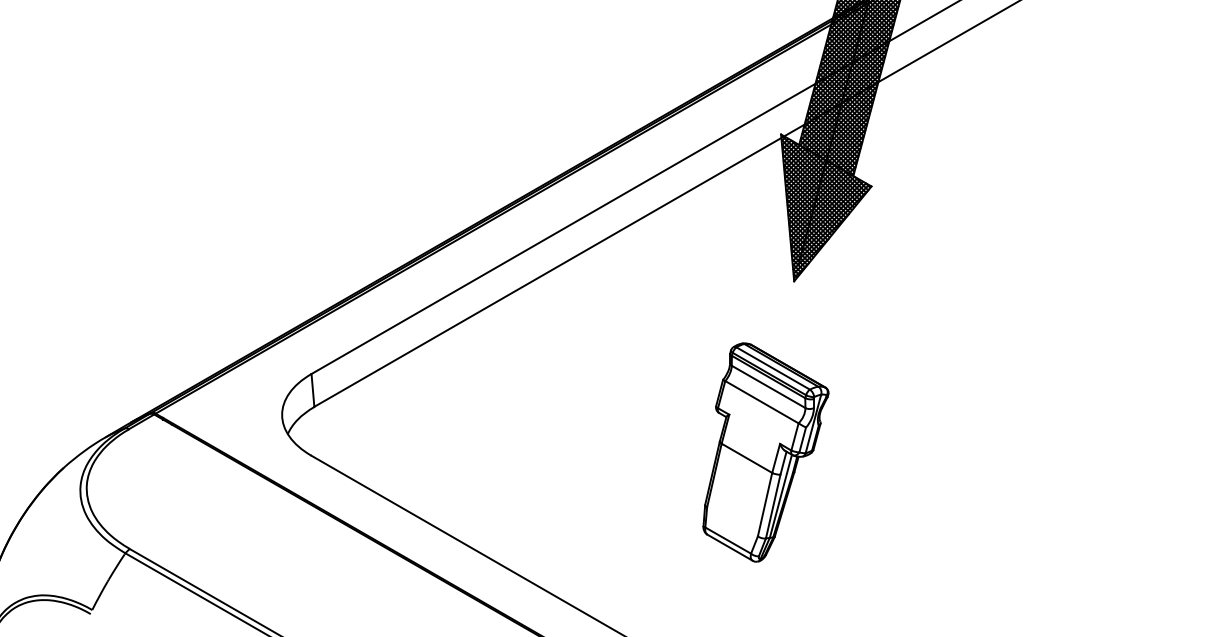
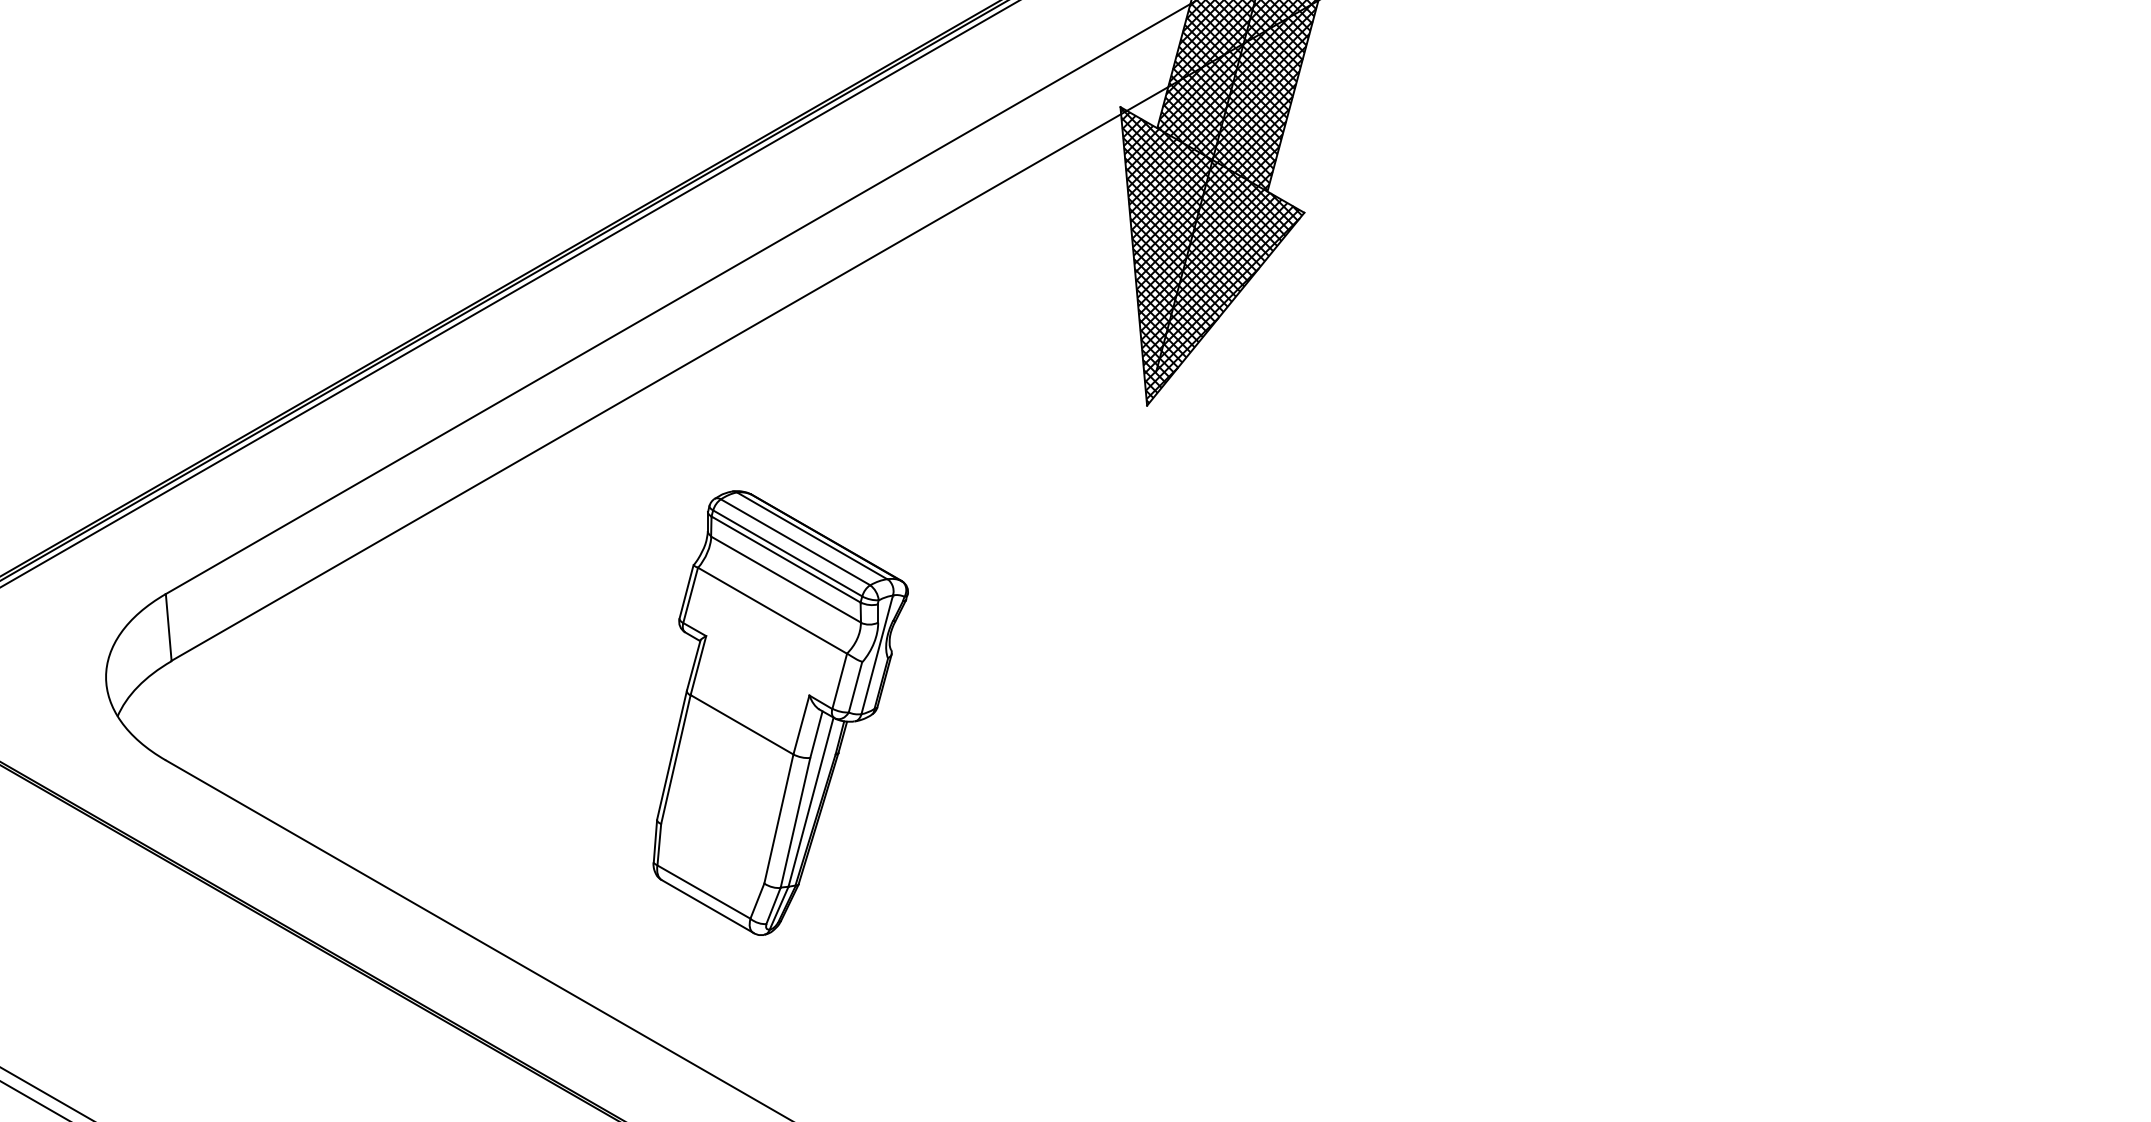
part: (765, 452) -> (779, 712), moved

